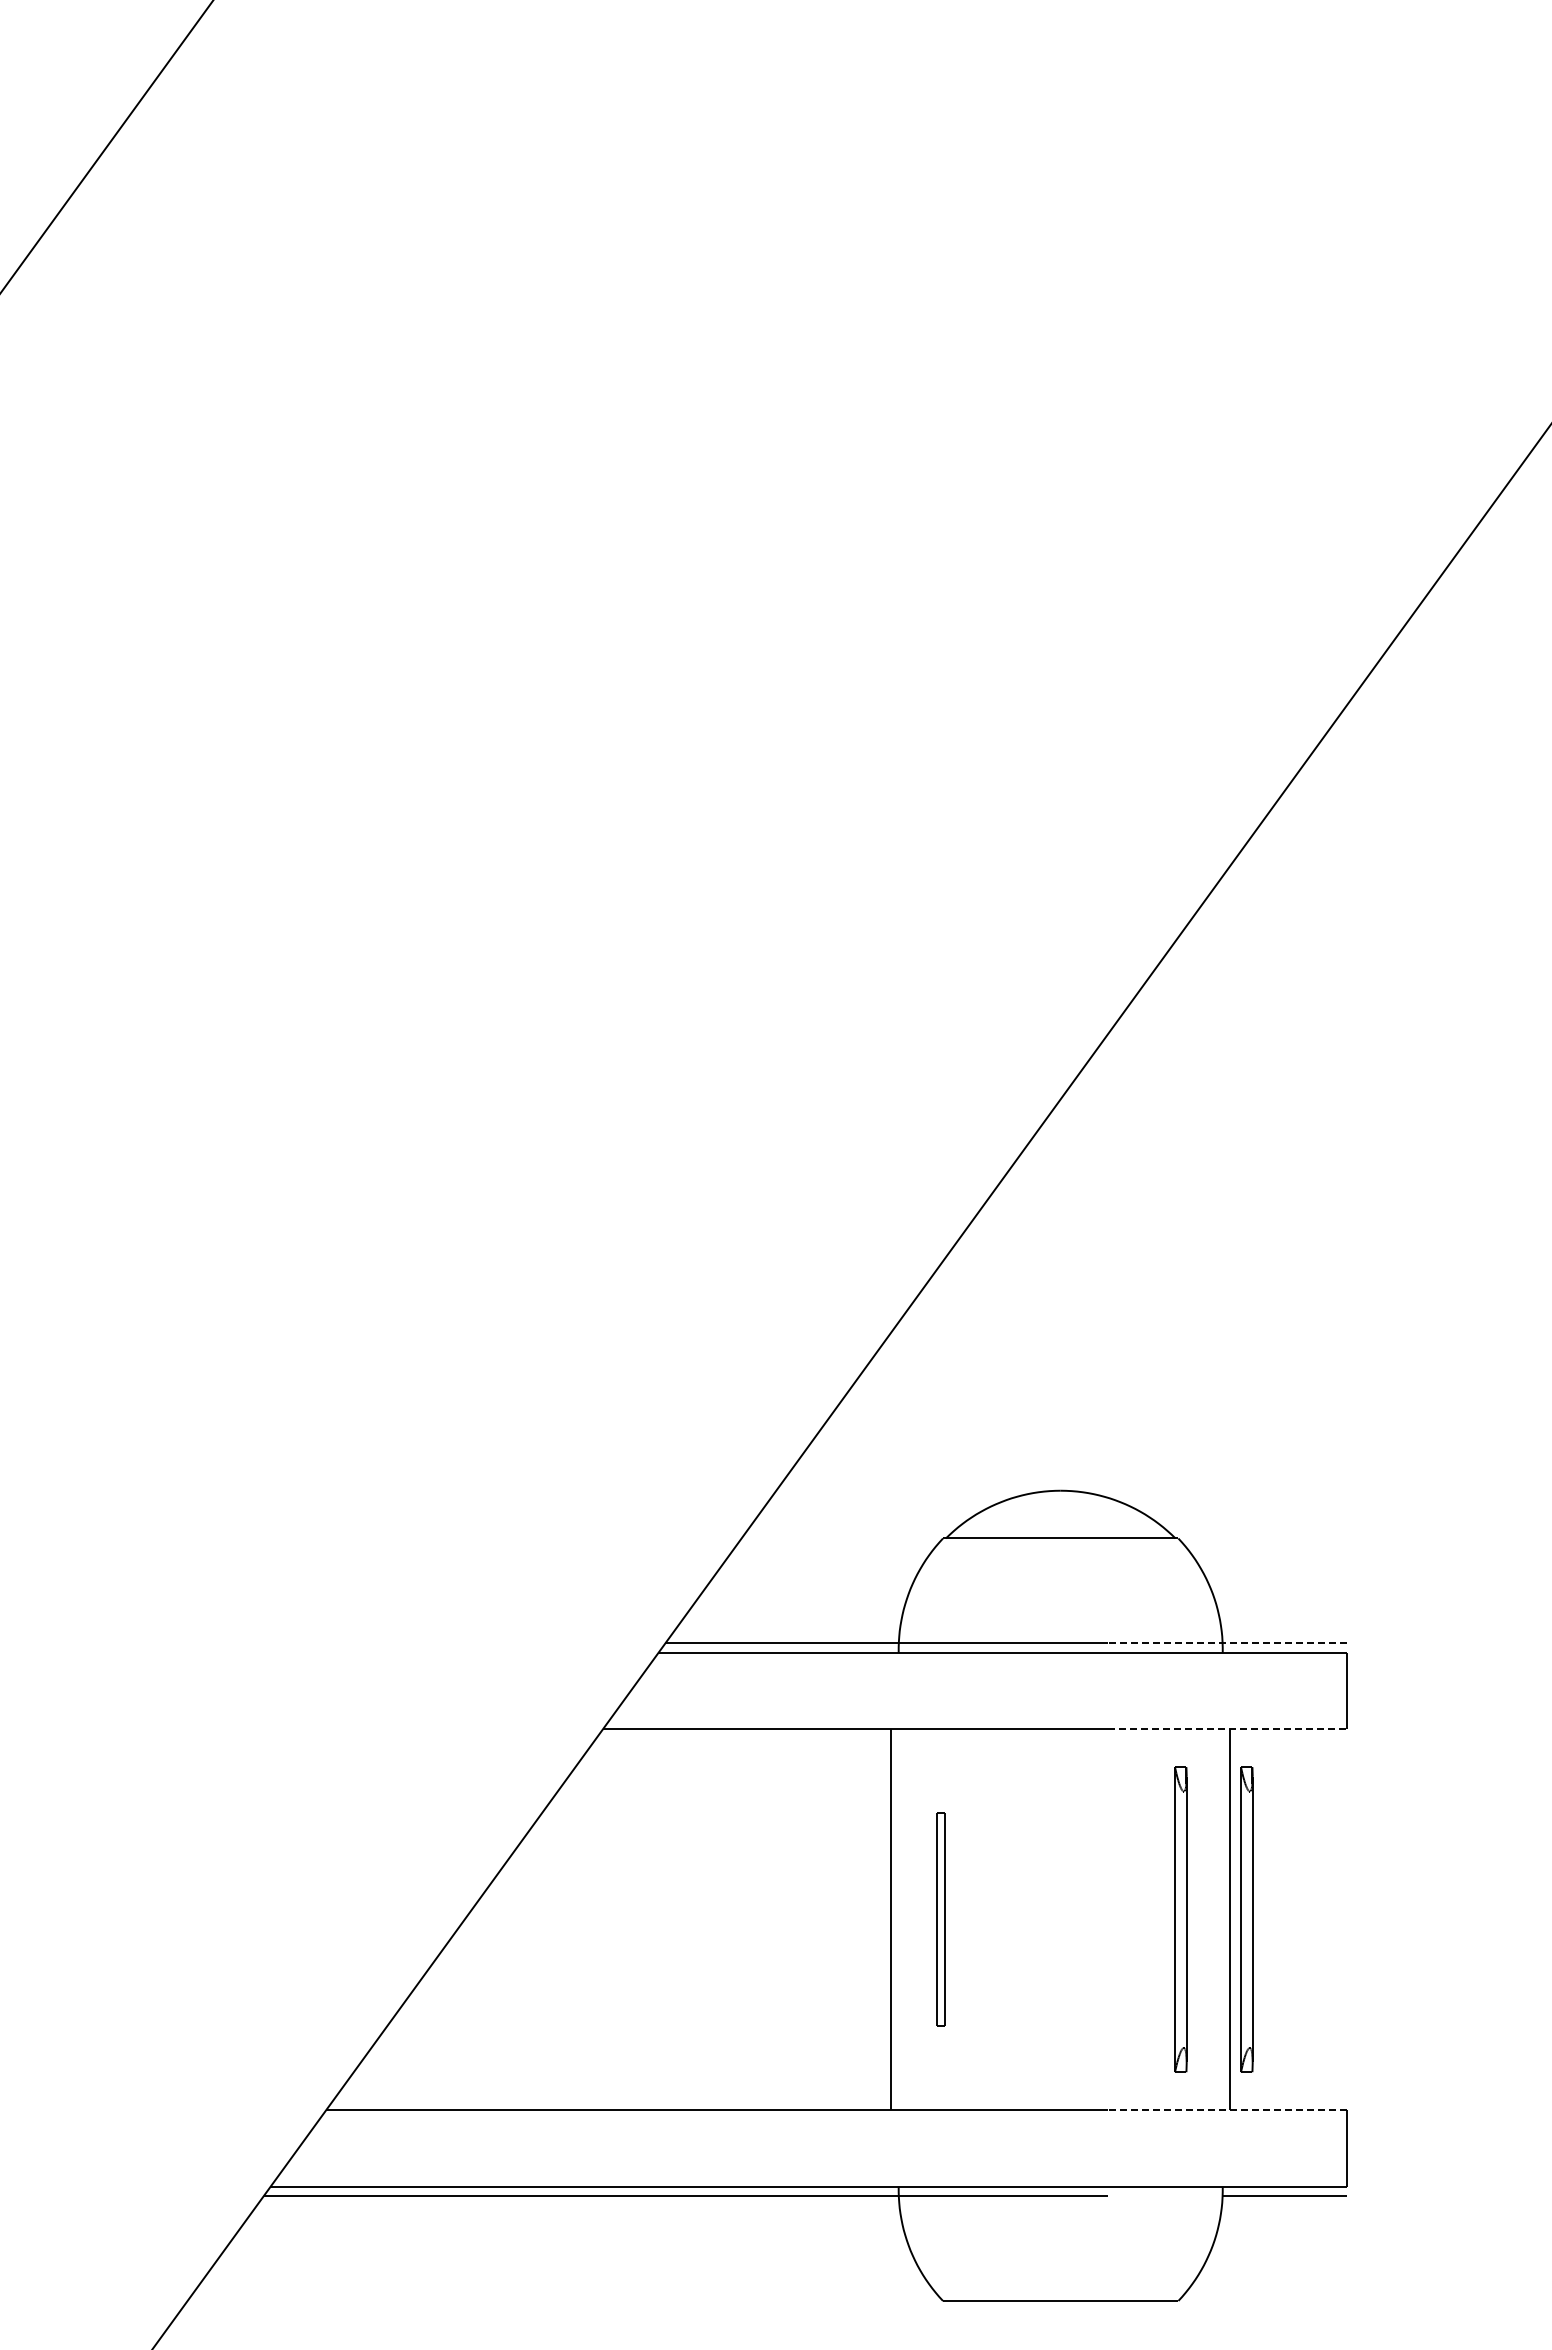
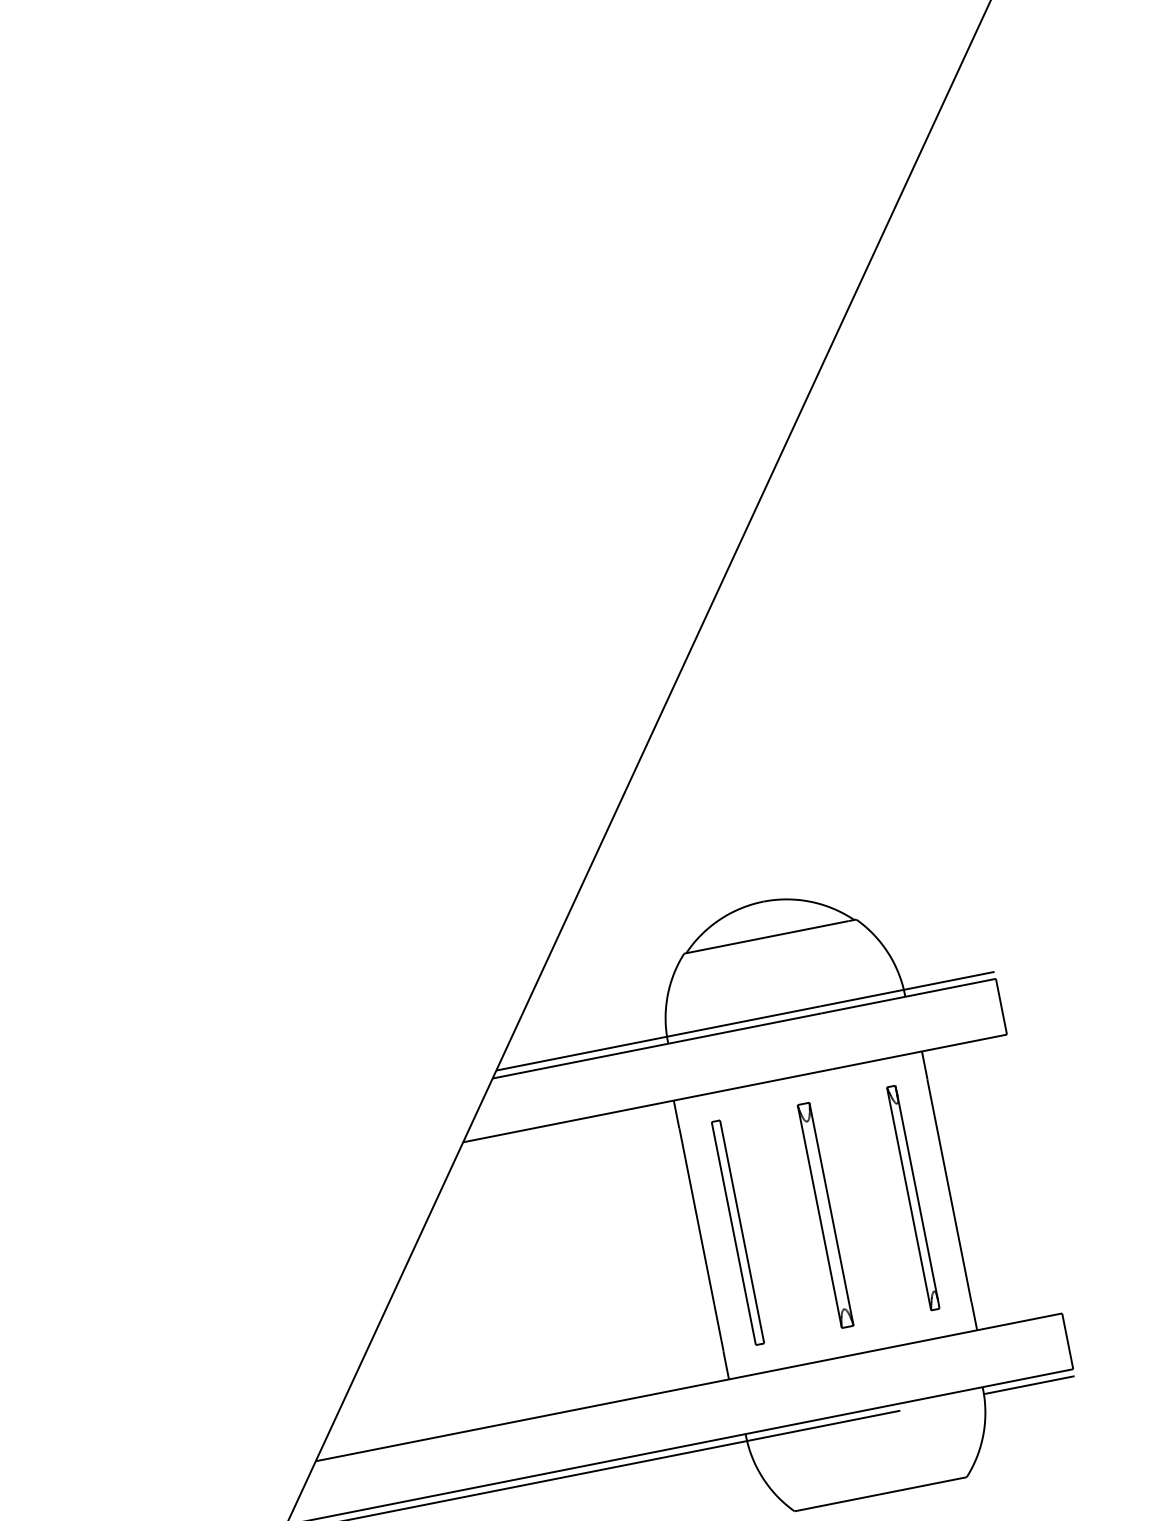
line: (1227, 1643) -> (907, 989), dashed -> solid
line: (1228, 1729) -> (920, 1052), dashed -> solid
part: (940, 1919) -> (737, 1232), size x1.43
part: (1060, 1919) -> (825, 1215), added
part: (1246, 1919) -> (961, 1188), removed
line: (1227, 2110) -> (975, 1330), dashed -> solid

